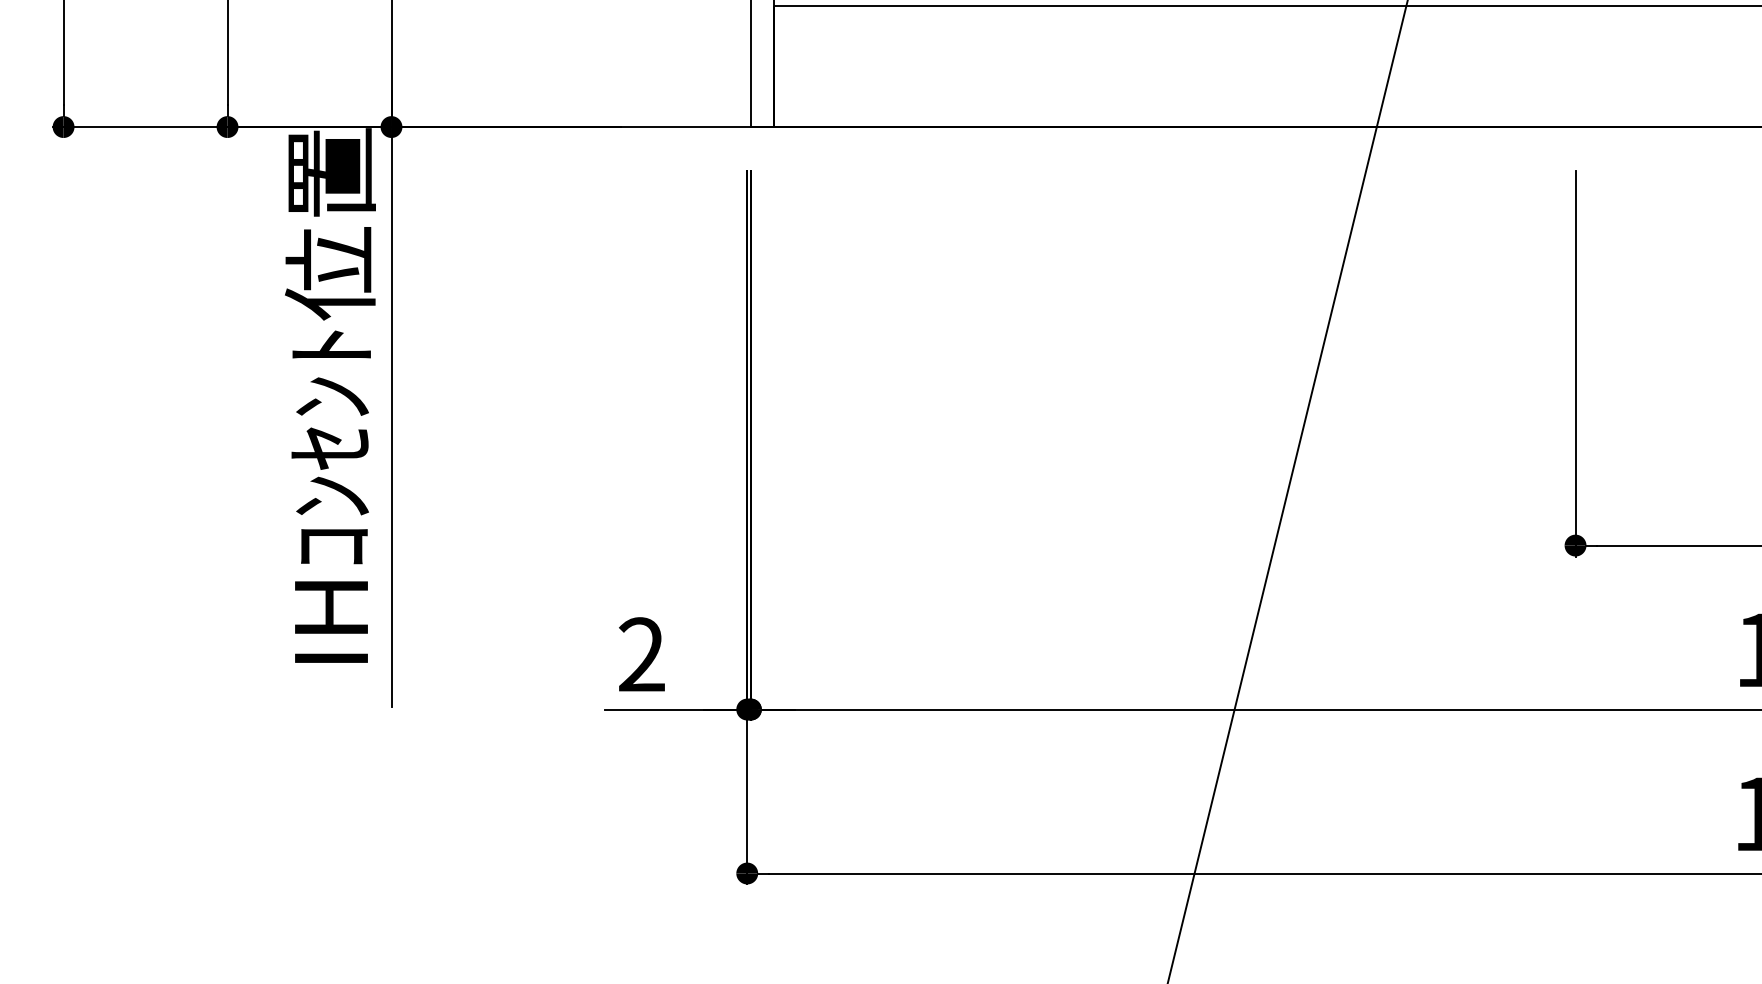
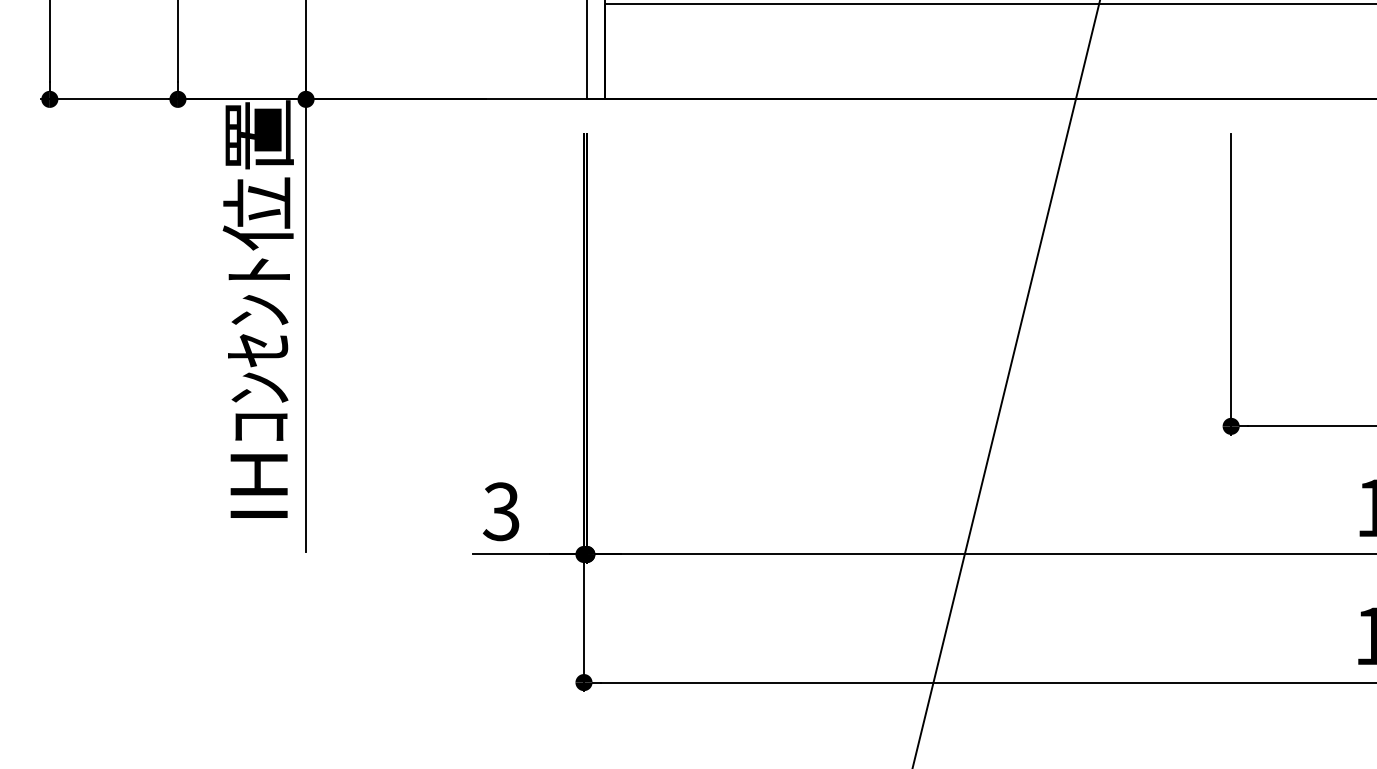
text: (641, 654) -> (501, 511), 2 -> 3

